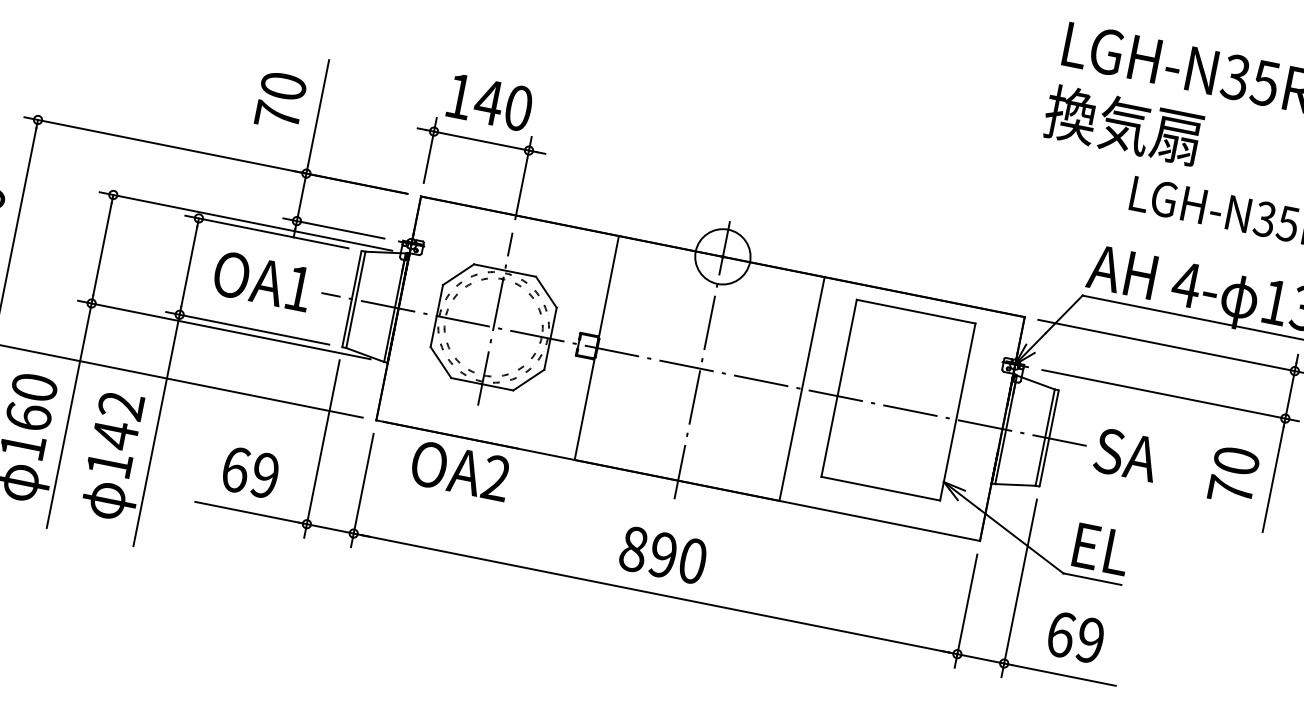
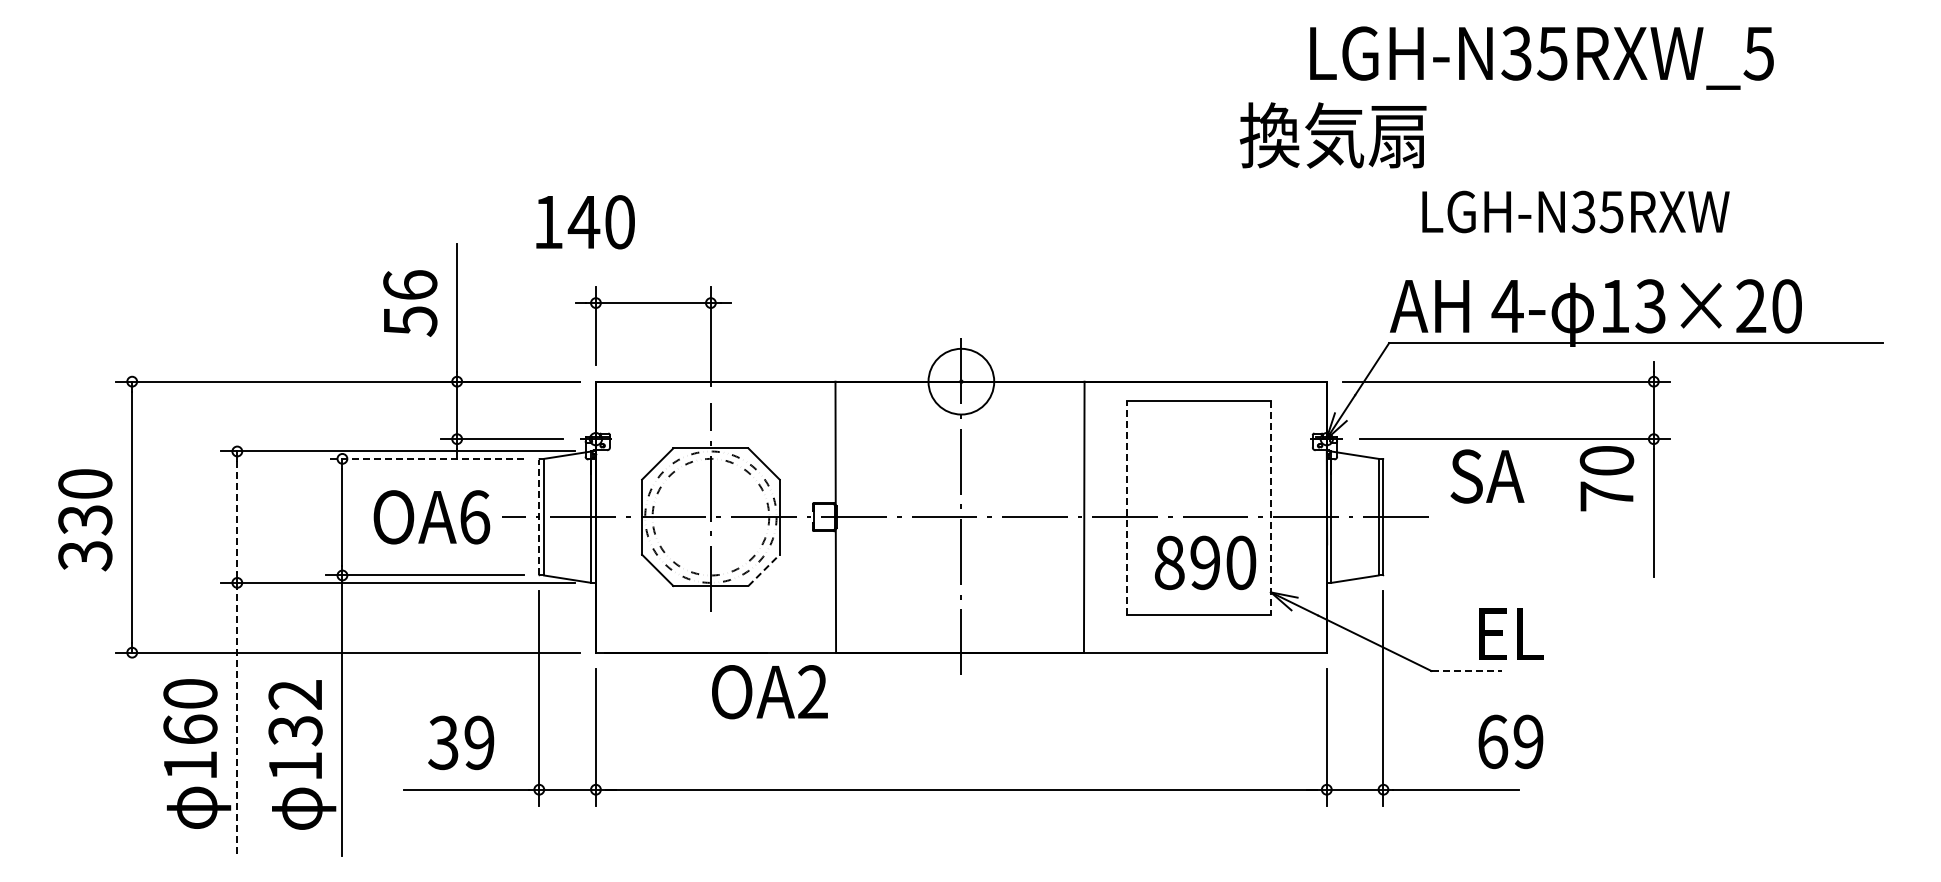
text: (280, 101) -> (410, 303), 70 -> 56
text: (490, 102) -> (585, 222), moved
text: (1122, 125) -> (1332, 135), moved
line: (266, 231) -> (424, 458), solid -> dashed
line: (102, 249) -> (237, 517), solid -> dashed
text: (299, 288) -> (475, 517), OA1 -> OA6
line: (352, 299) -> (539, 517), solid -> dashed
line: (529, 380) -> (764, 570), solid -> dashed
line: (839, 388) -> (1127, 507), solid -> dashed
line: (957, 412) -> (1270, 508), solid -> dashed
line: (69, 415) -> (237, 718), solid -> dashed
text: (115, 435) -> (295, 730), 142 -> 132
text: (1126, 455) -> (1487, 476), moved
text: (235, 469) -> (443, 742), 69 -> 39
text: (460, 471) -> (769, 692), moved
text: (1233, 475) -> (1606, 478), moved
text: (1101, 548) -> (1511, 633), moved
text: (663, 554) -> (1205, 562), moved
line: (1092, 579) -> (1466, 671), solid -> dashed
text: (1075, 637) -> (1510, 741), moved

